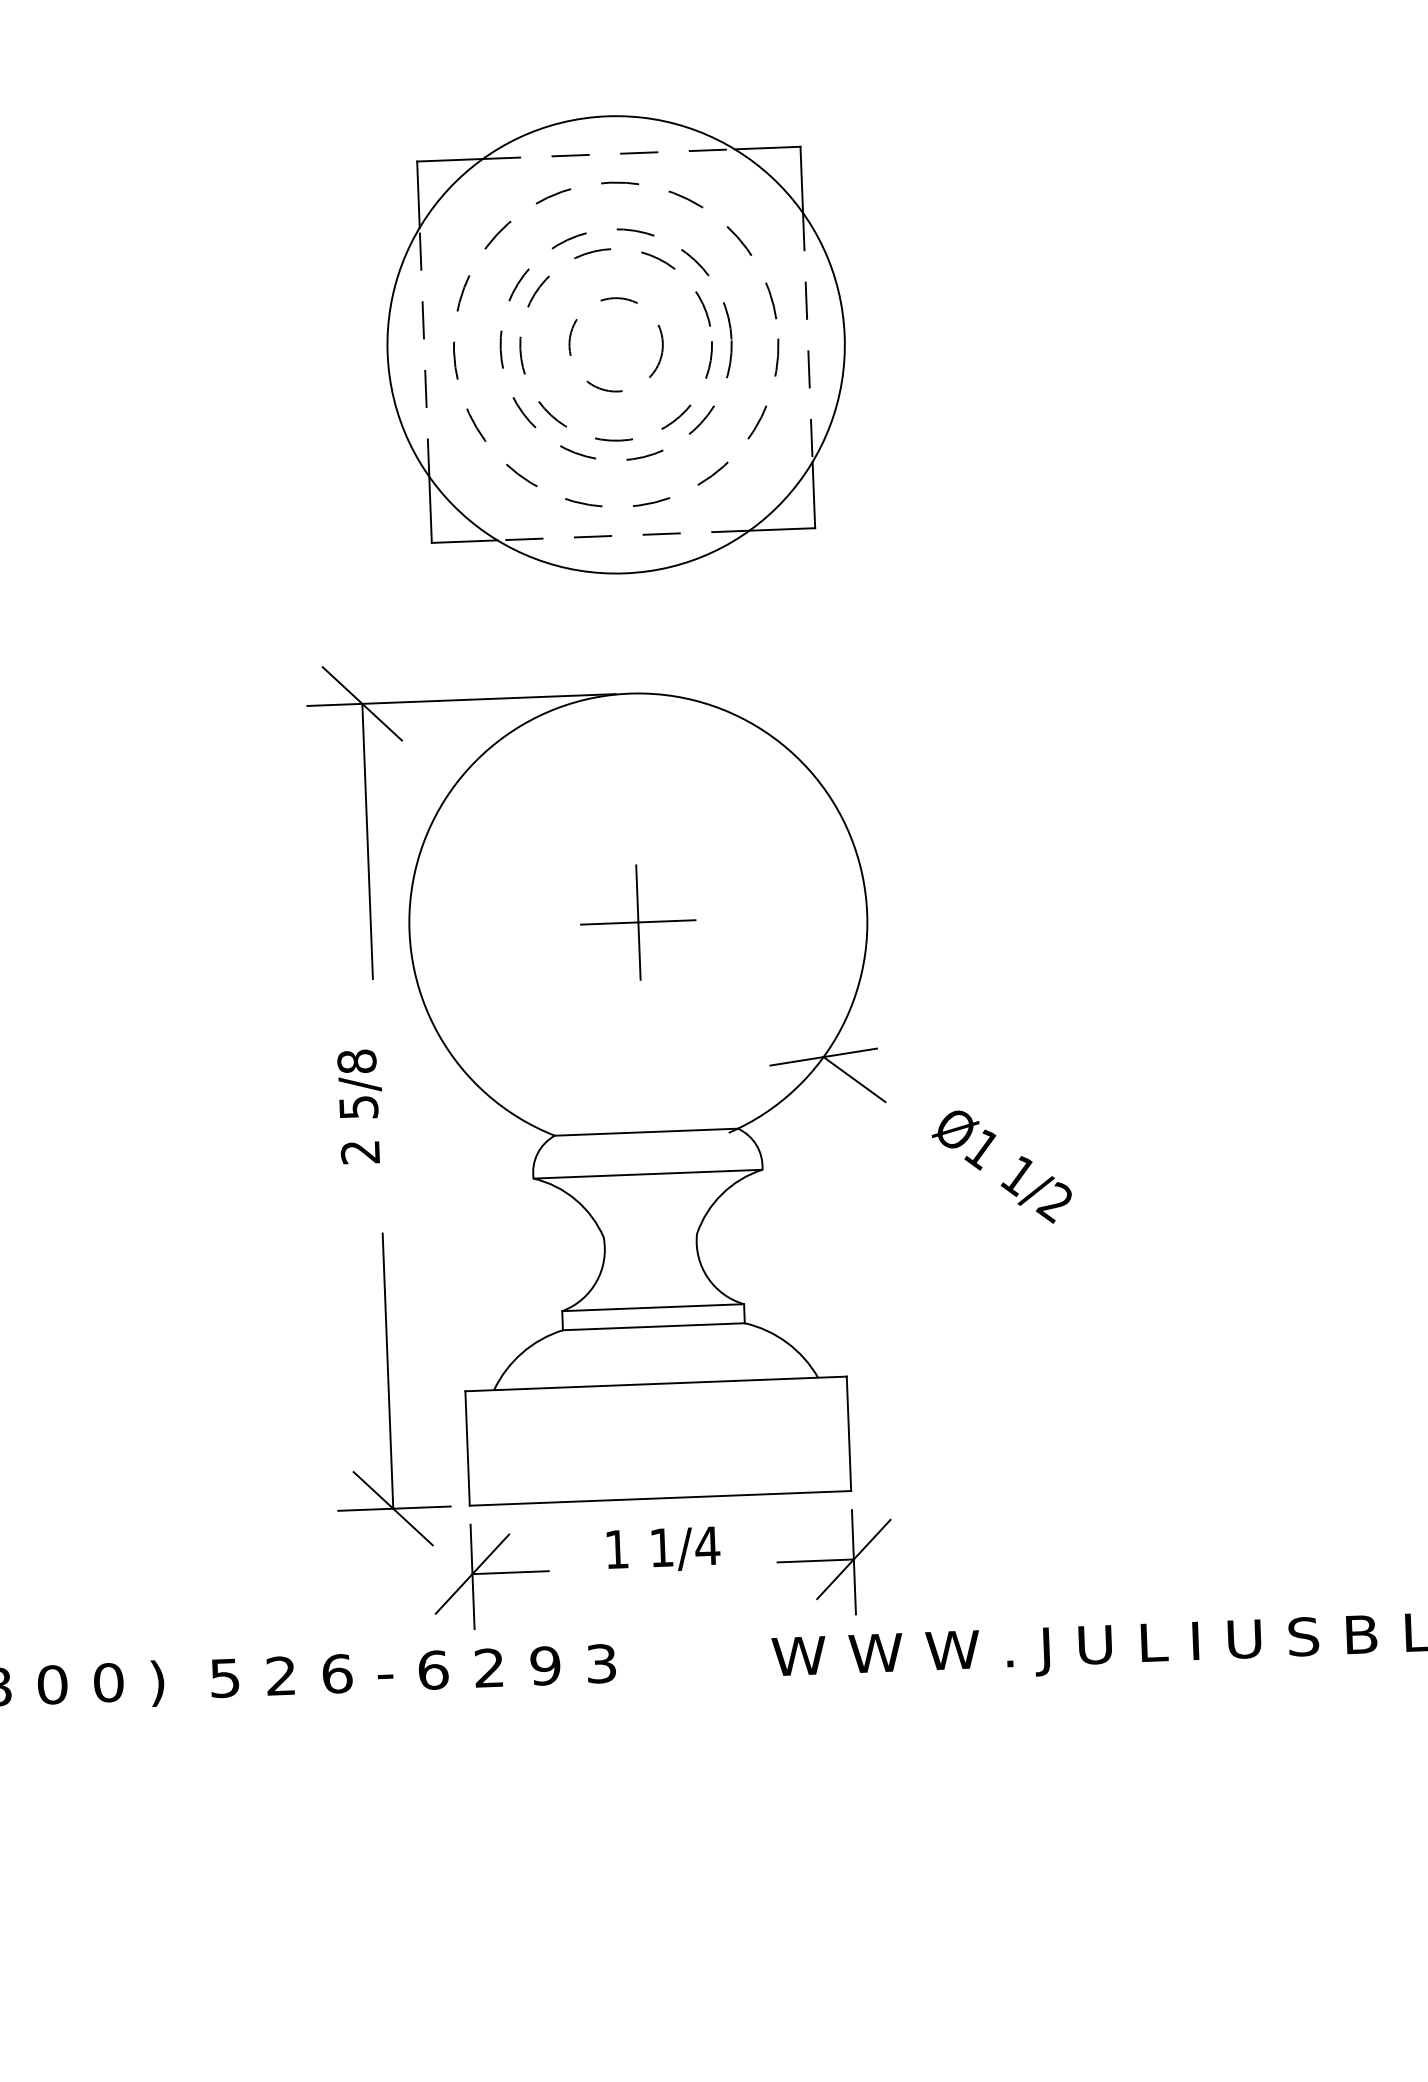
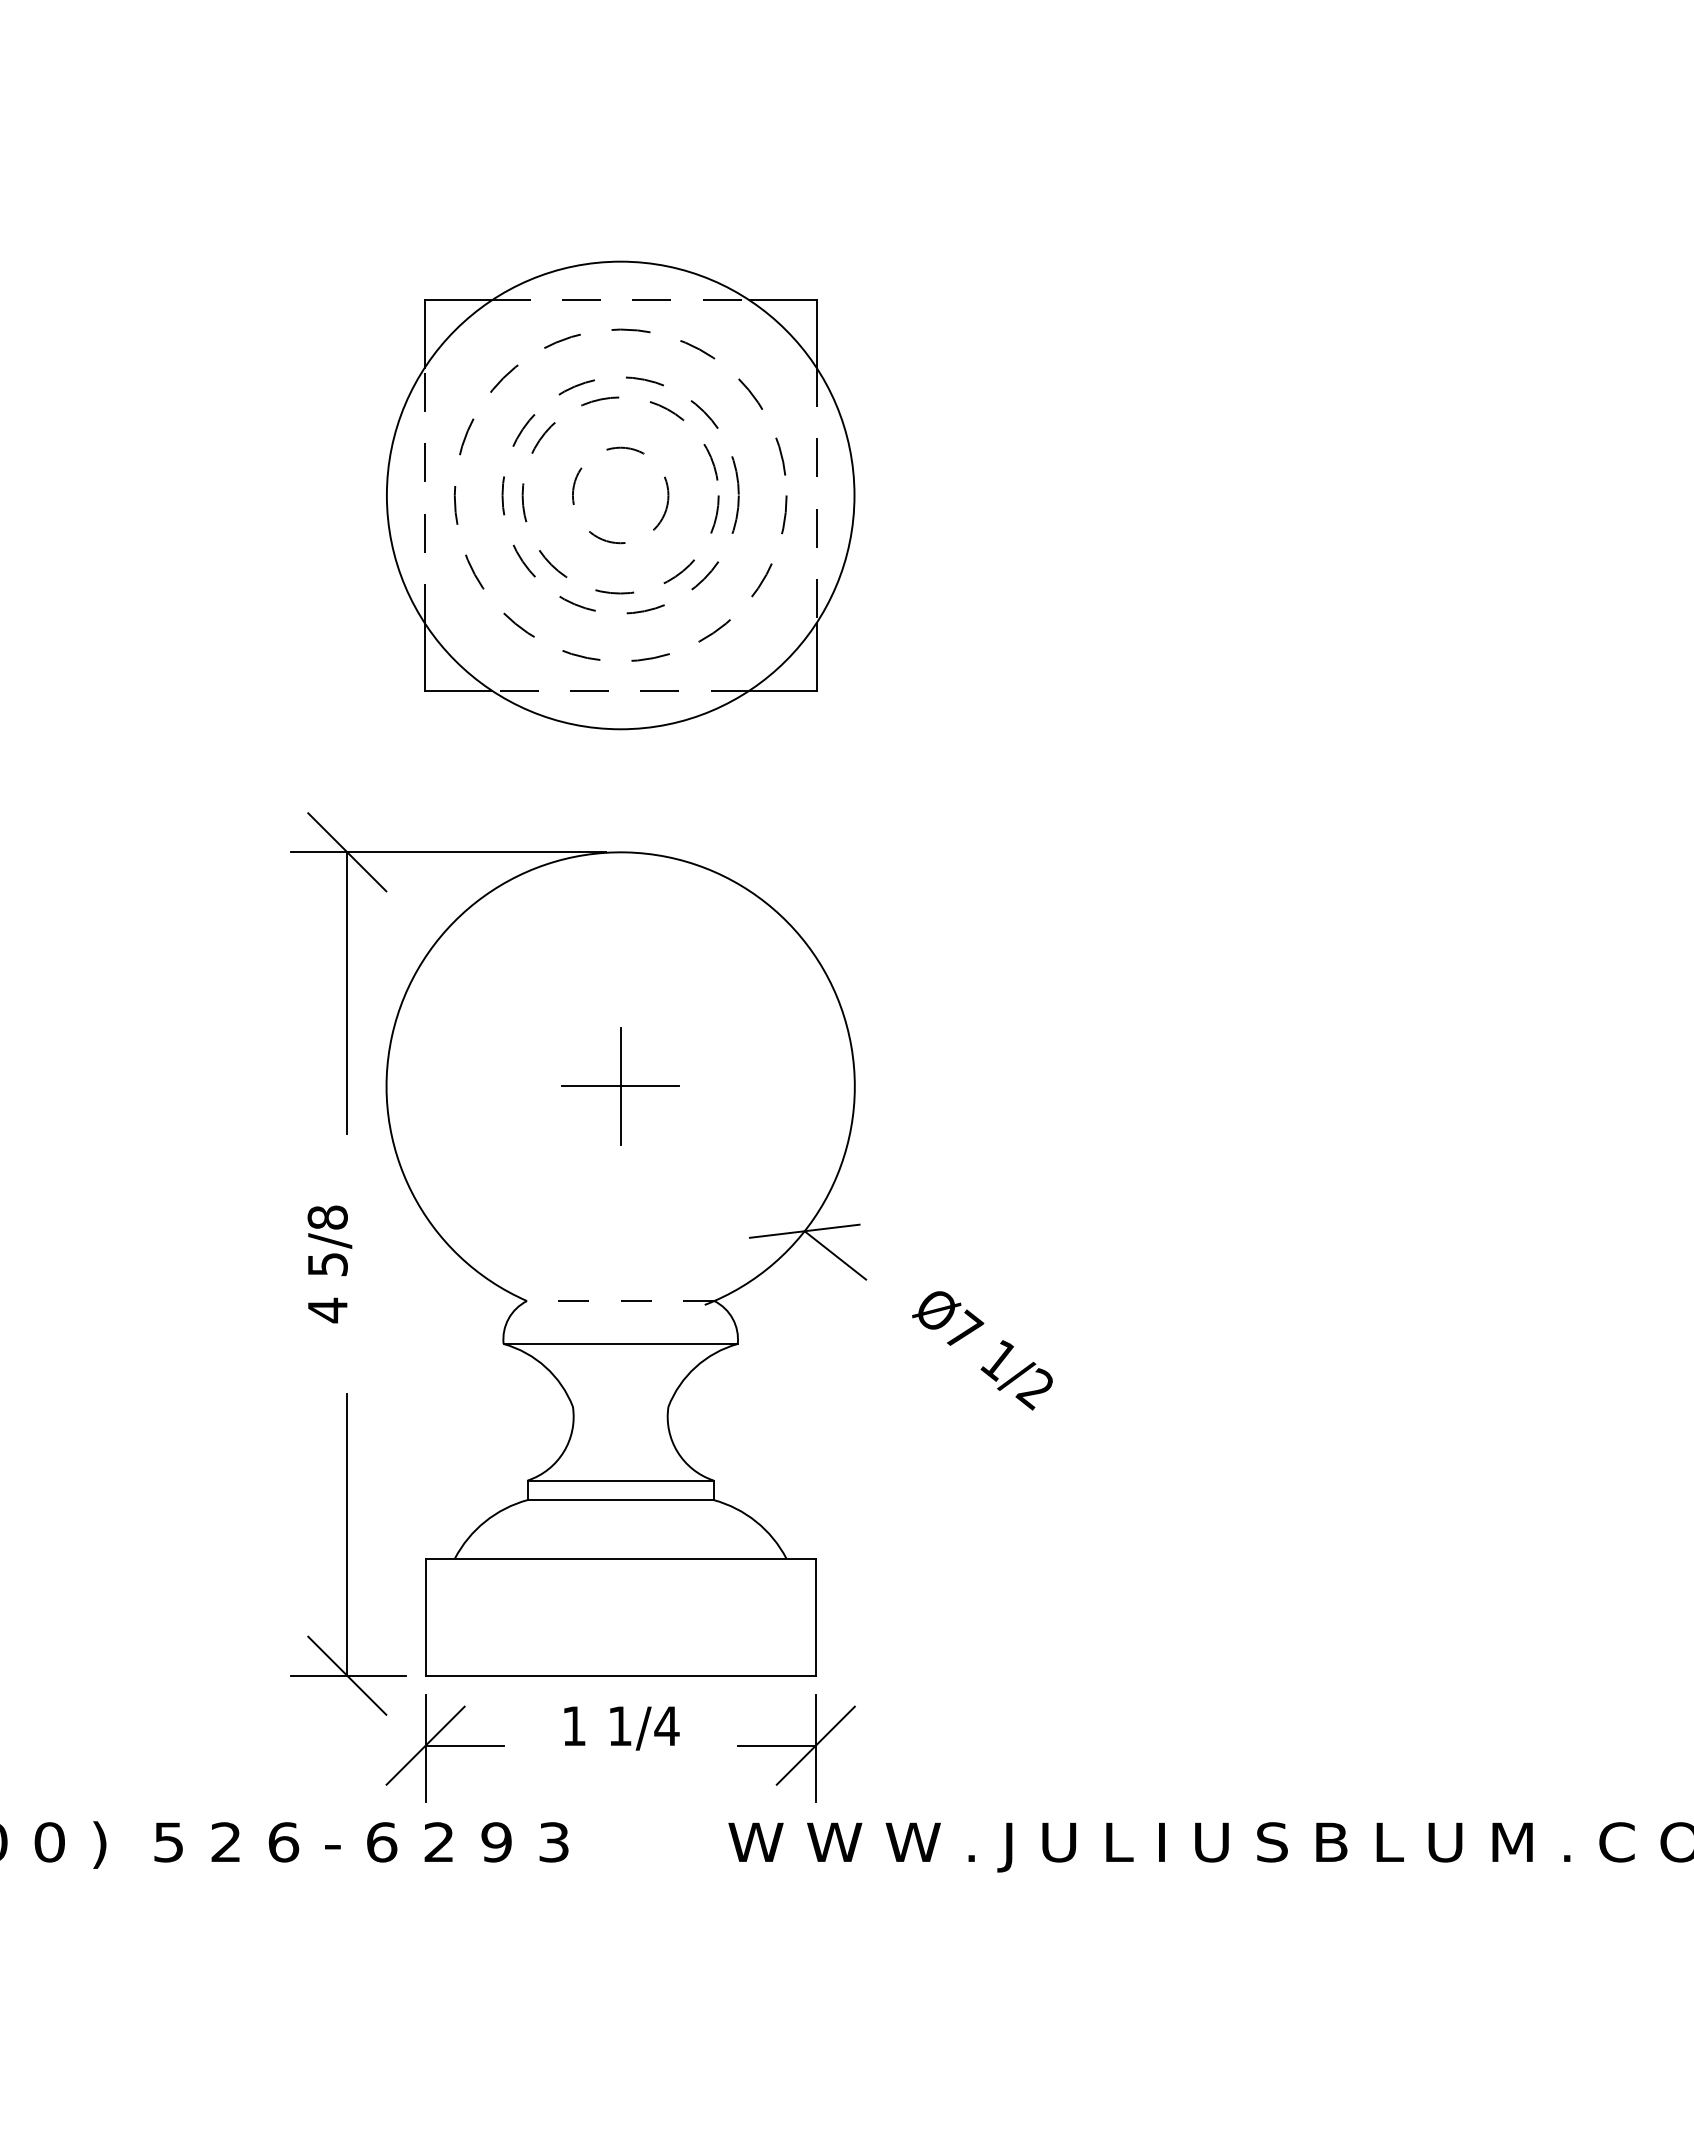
line: (646, 1132) -> (620, 1301), solid -> dashed
text: (983, 1149) -> (964, 1331), Ø1 -> Ø7
text: (360, 1152) -> (327, 1310), 2 -> 4

